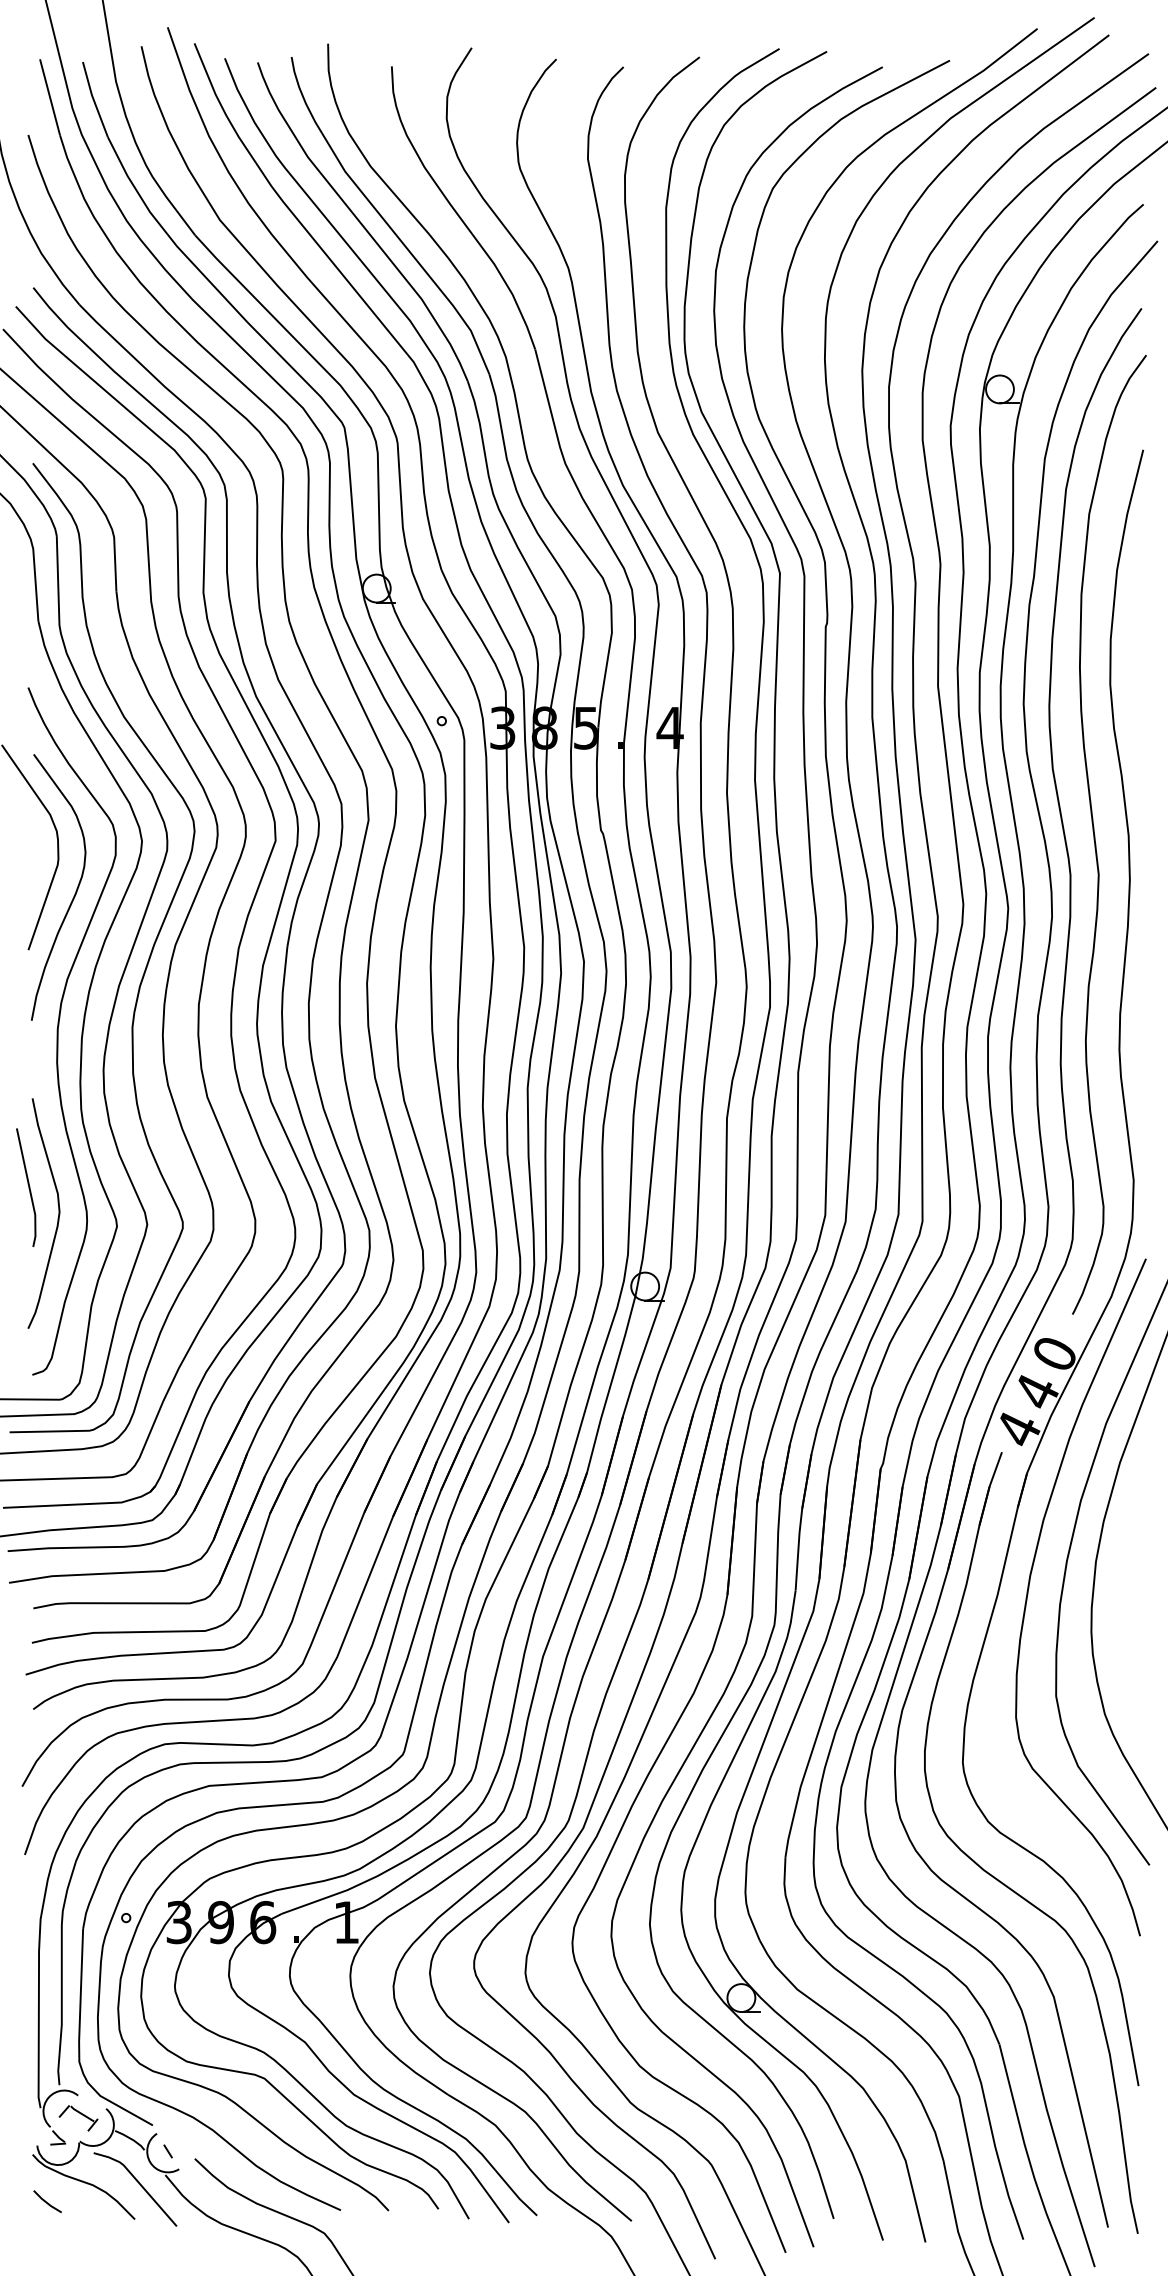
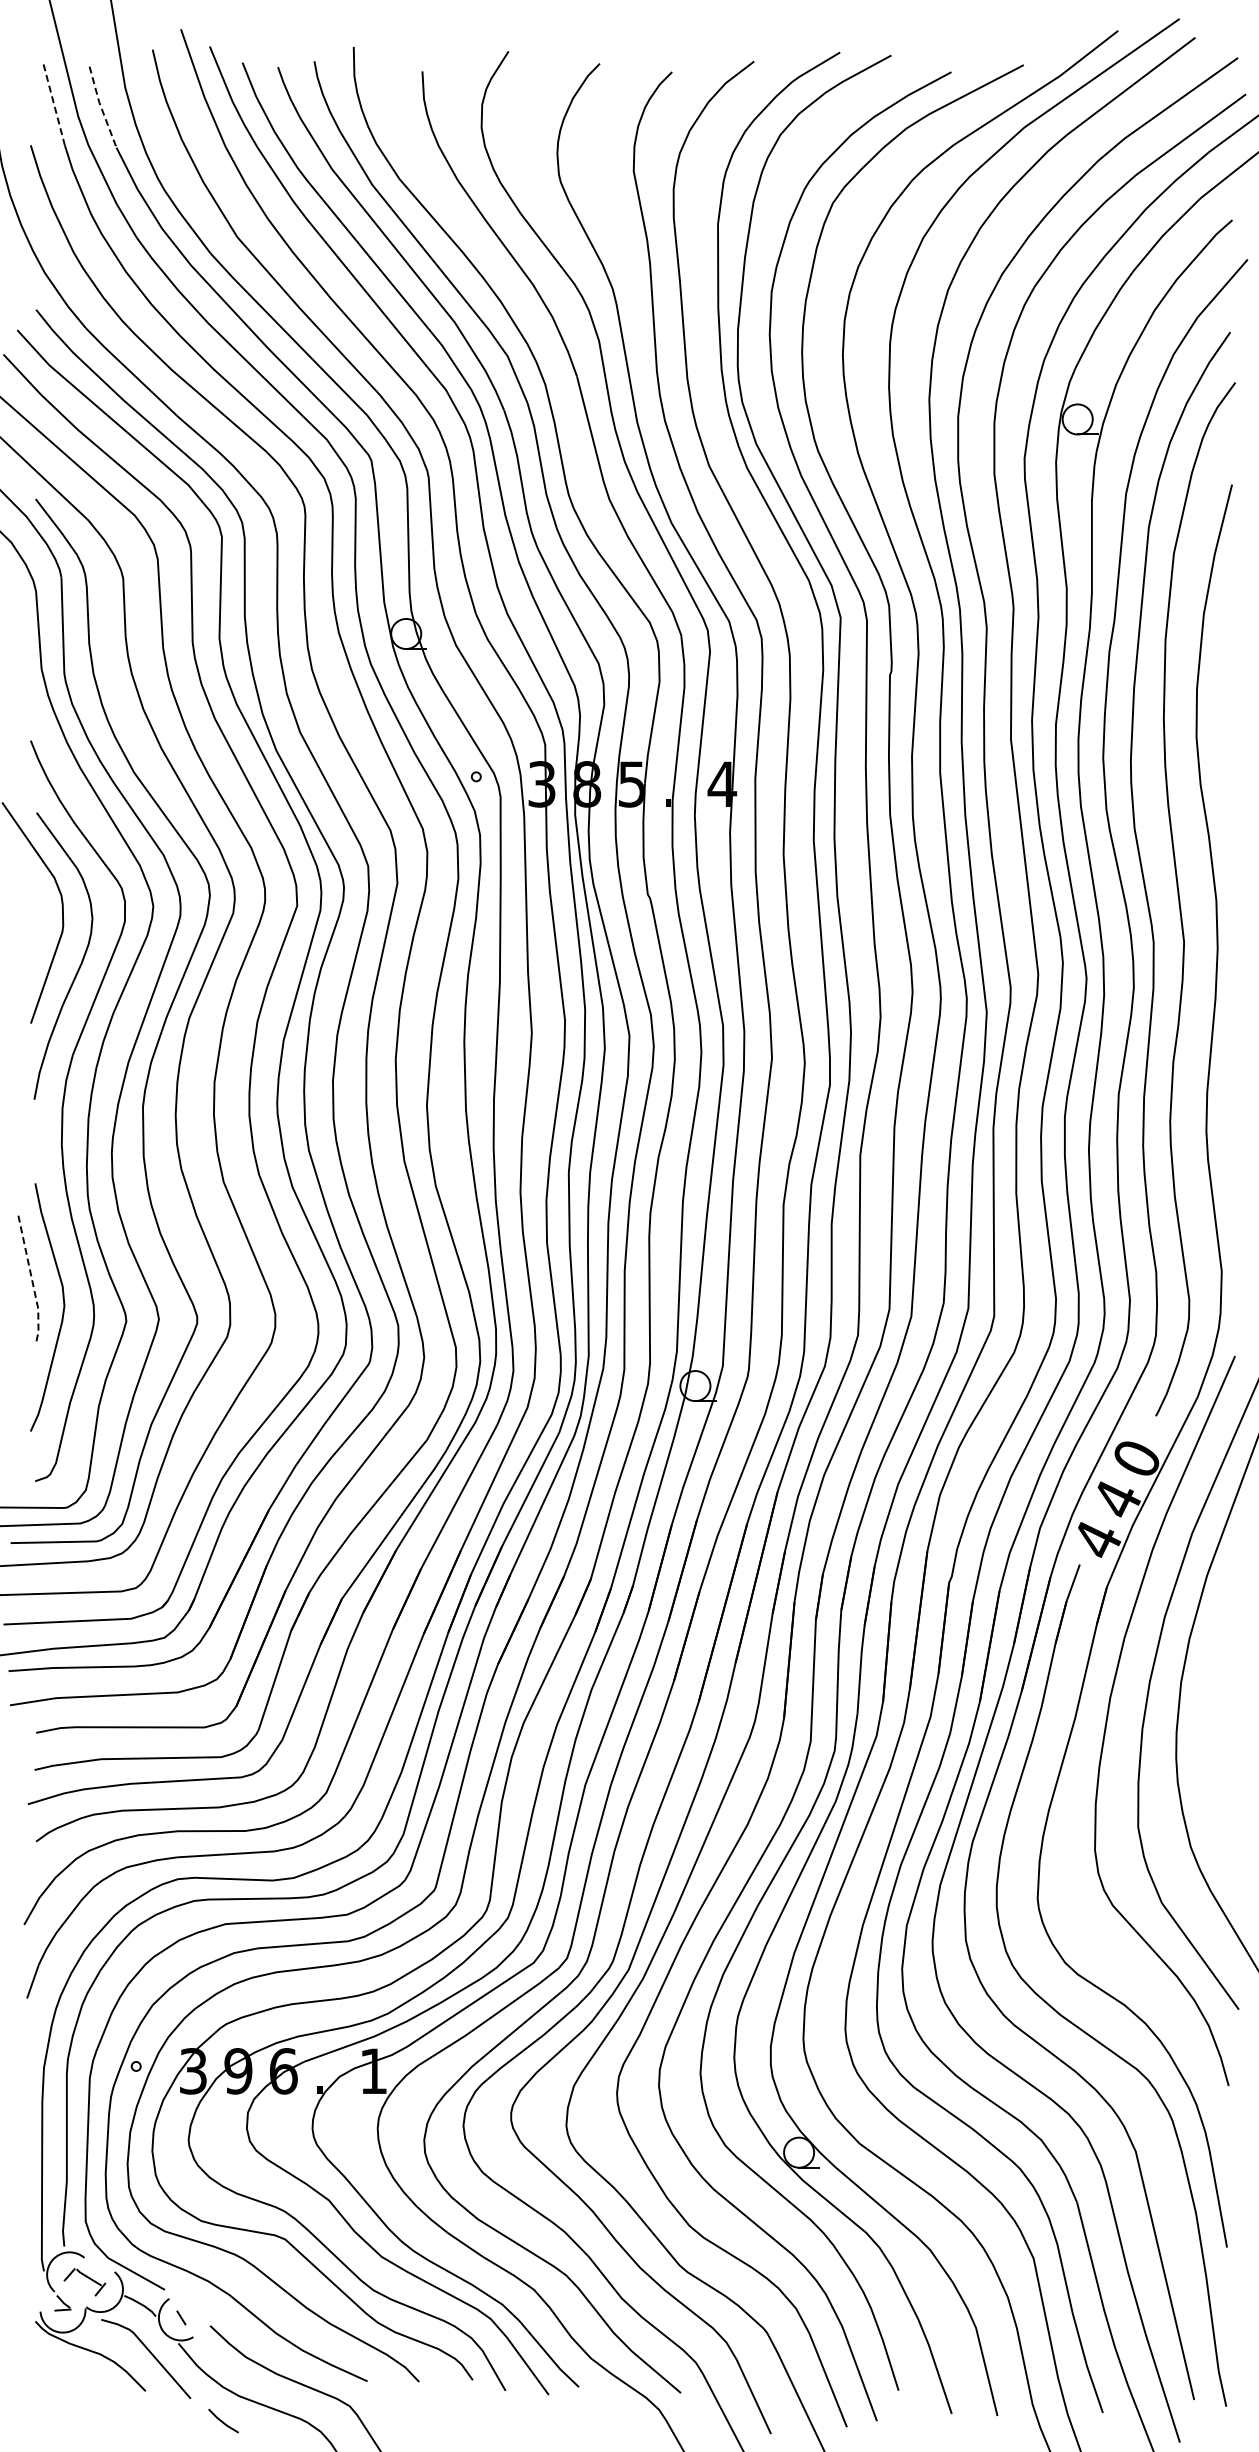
line: (50, 97) -> (54, 104), solid -> dashed
line: (93, 99) -> (101, 107), solid -> dashed
line: (29, 1188) -> (32, 1280), solid -> dashed
line: (46, 2201) -> (222, 2420), moved

